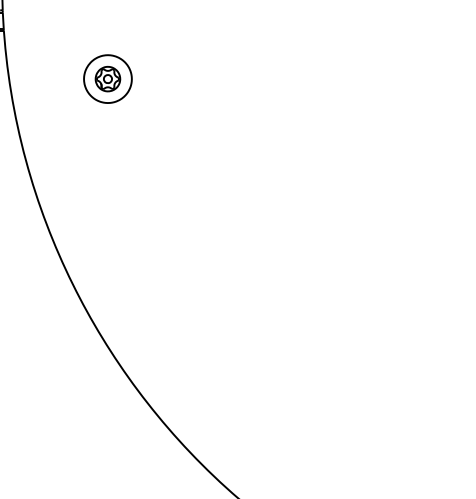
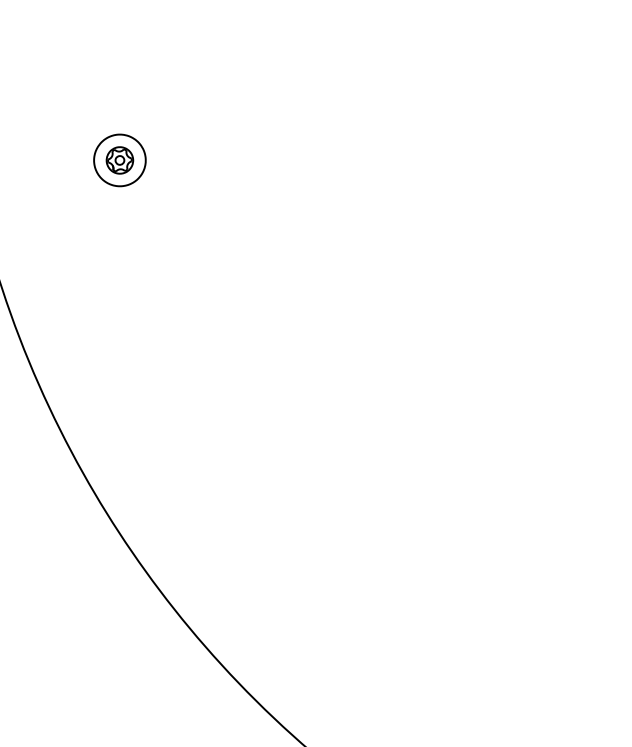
part: (107, 79) -> (119, 160), size x0.71

